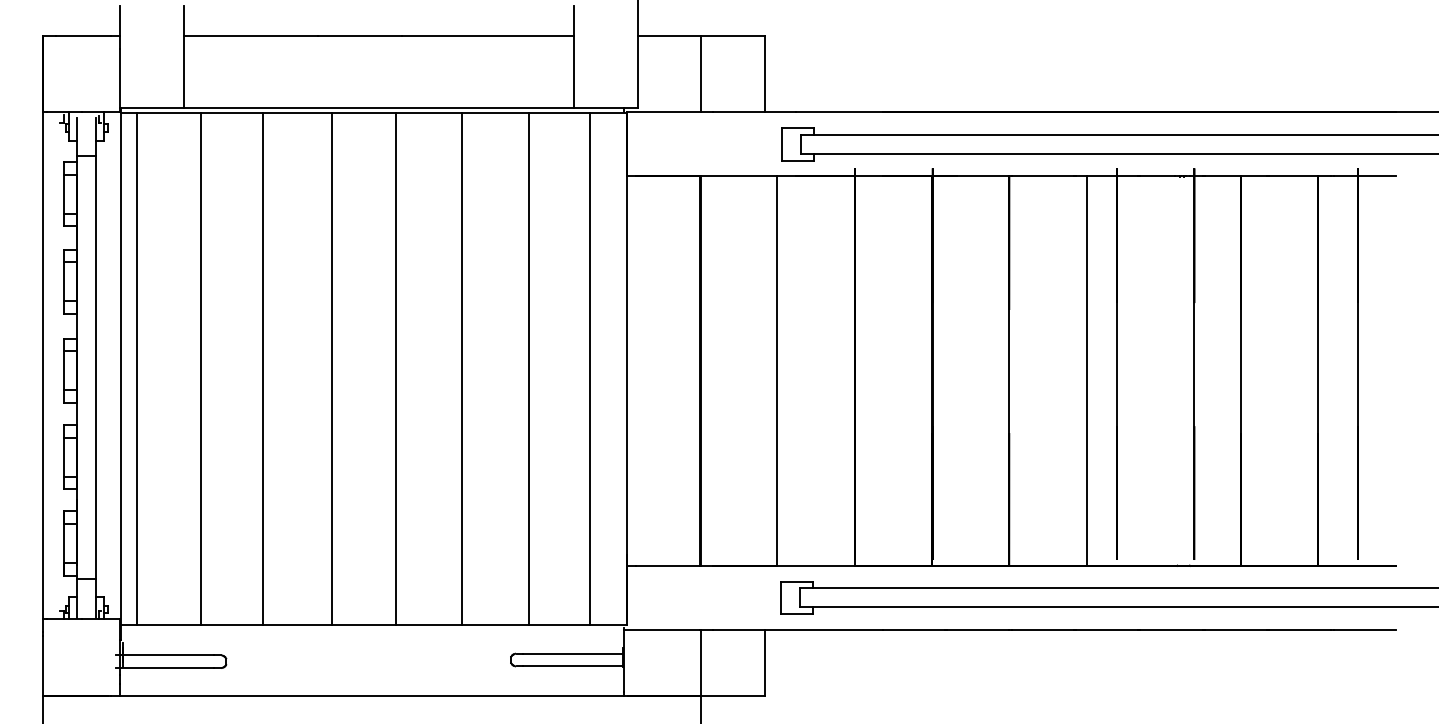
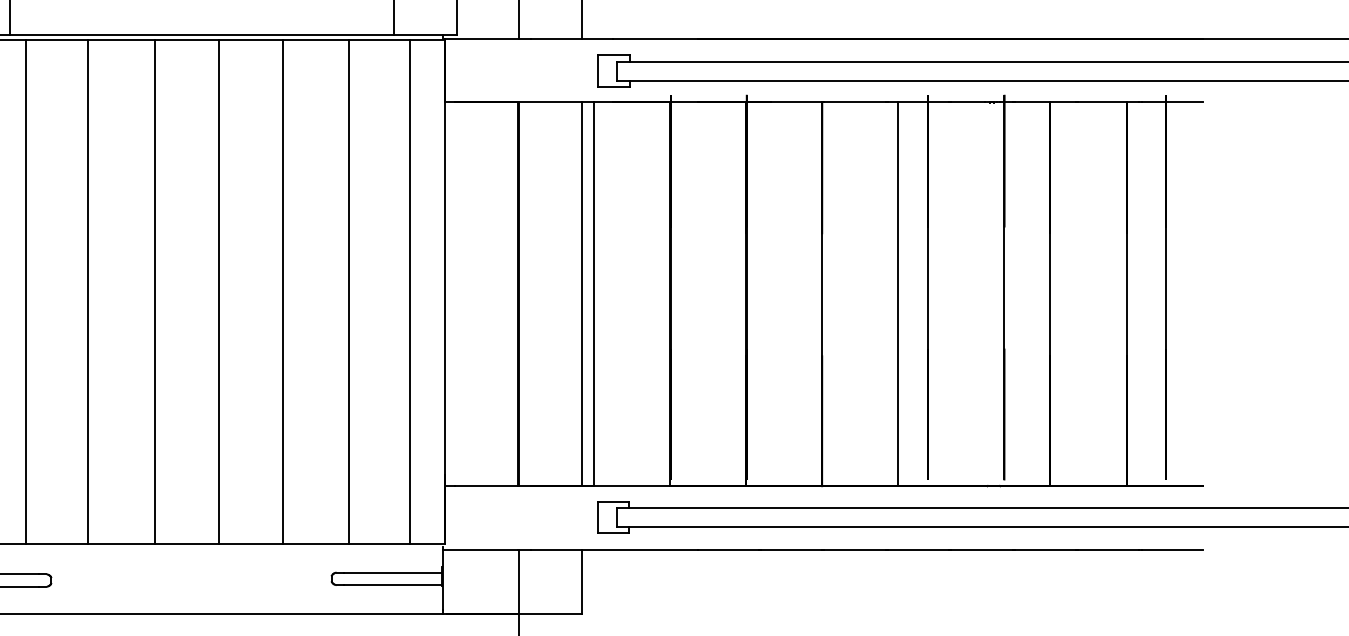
line: (765, 370) -> (582, 293), added

